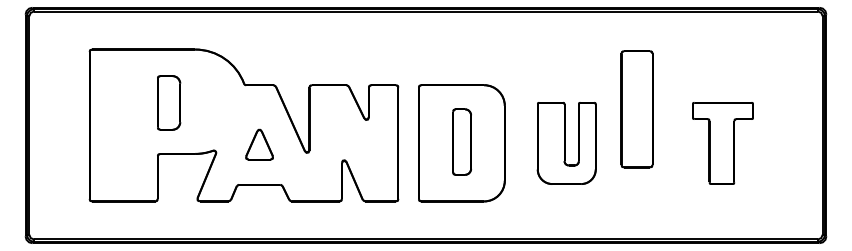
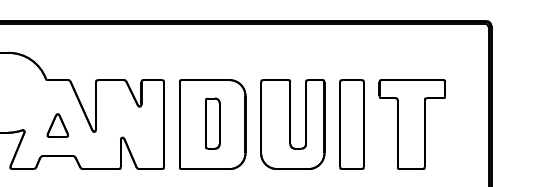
part: (636, 109) -> (351, 124), moved
part: (566, 143) -> (292, 124), size x1.43
part: (722, 143) -> (412, 124), size x1.43

